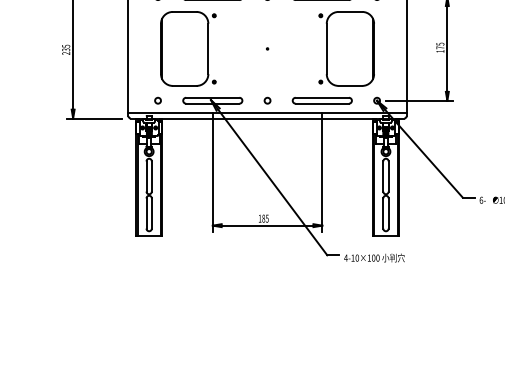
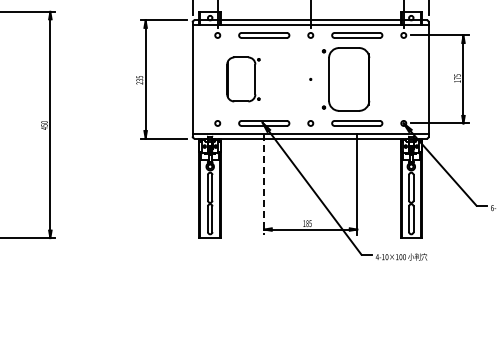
part: (188, 48) -> (243, 79), size x0.7
part: (346, 48) -> (345, 79), moved
line: (213, 172) -> (264, 184), solid -> dashed

